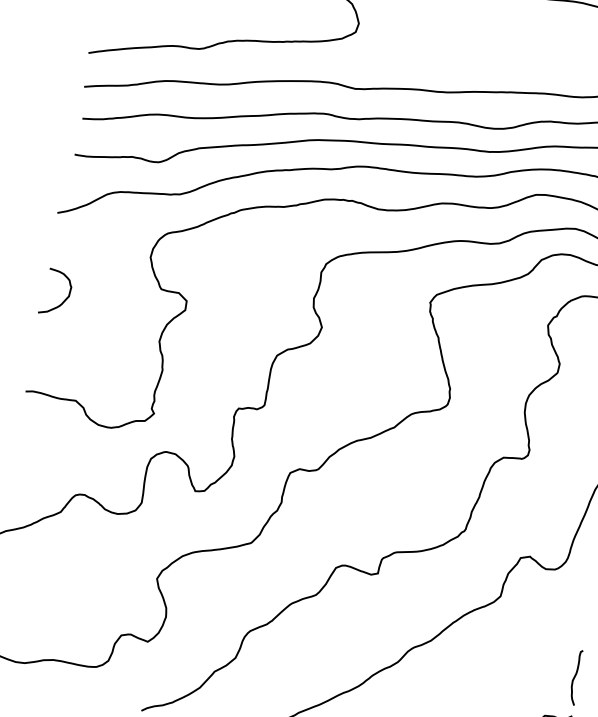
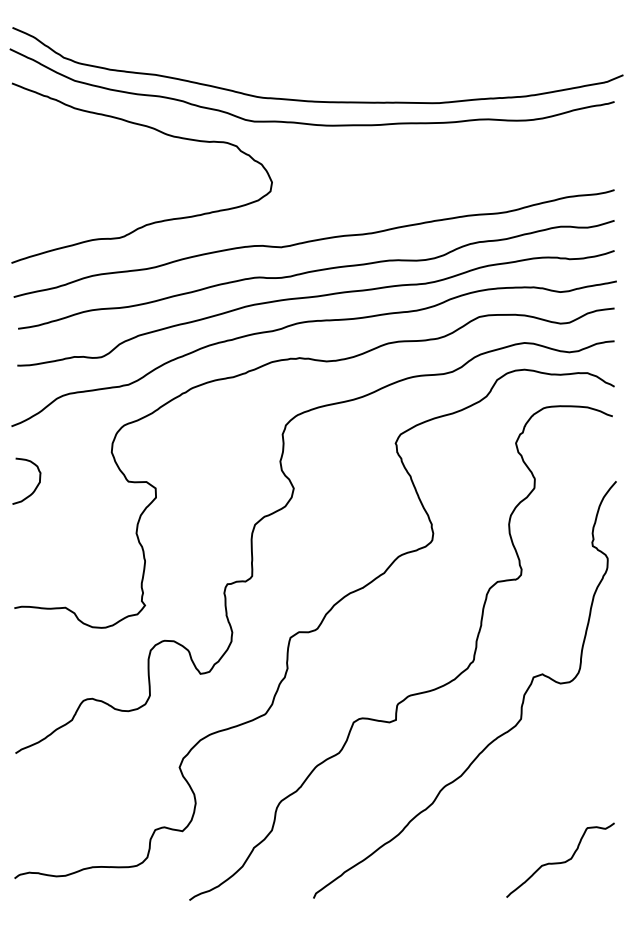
curve: (65, 298) -> (36, 485), moved
curve: (575, 677) -> (610, 784), removed

